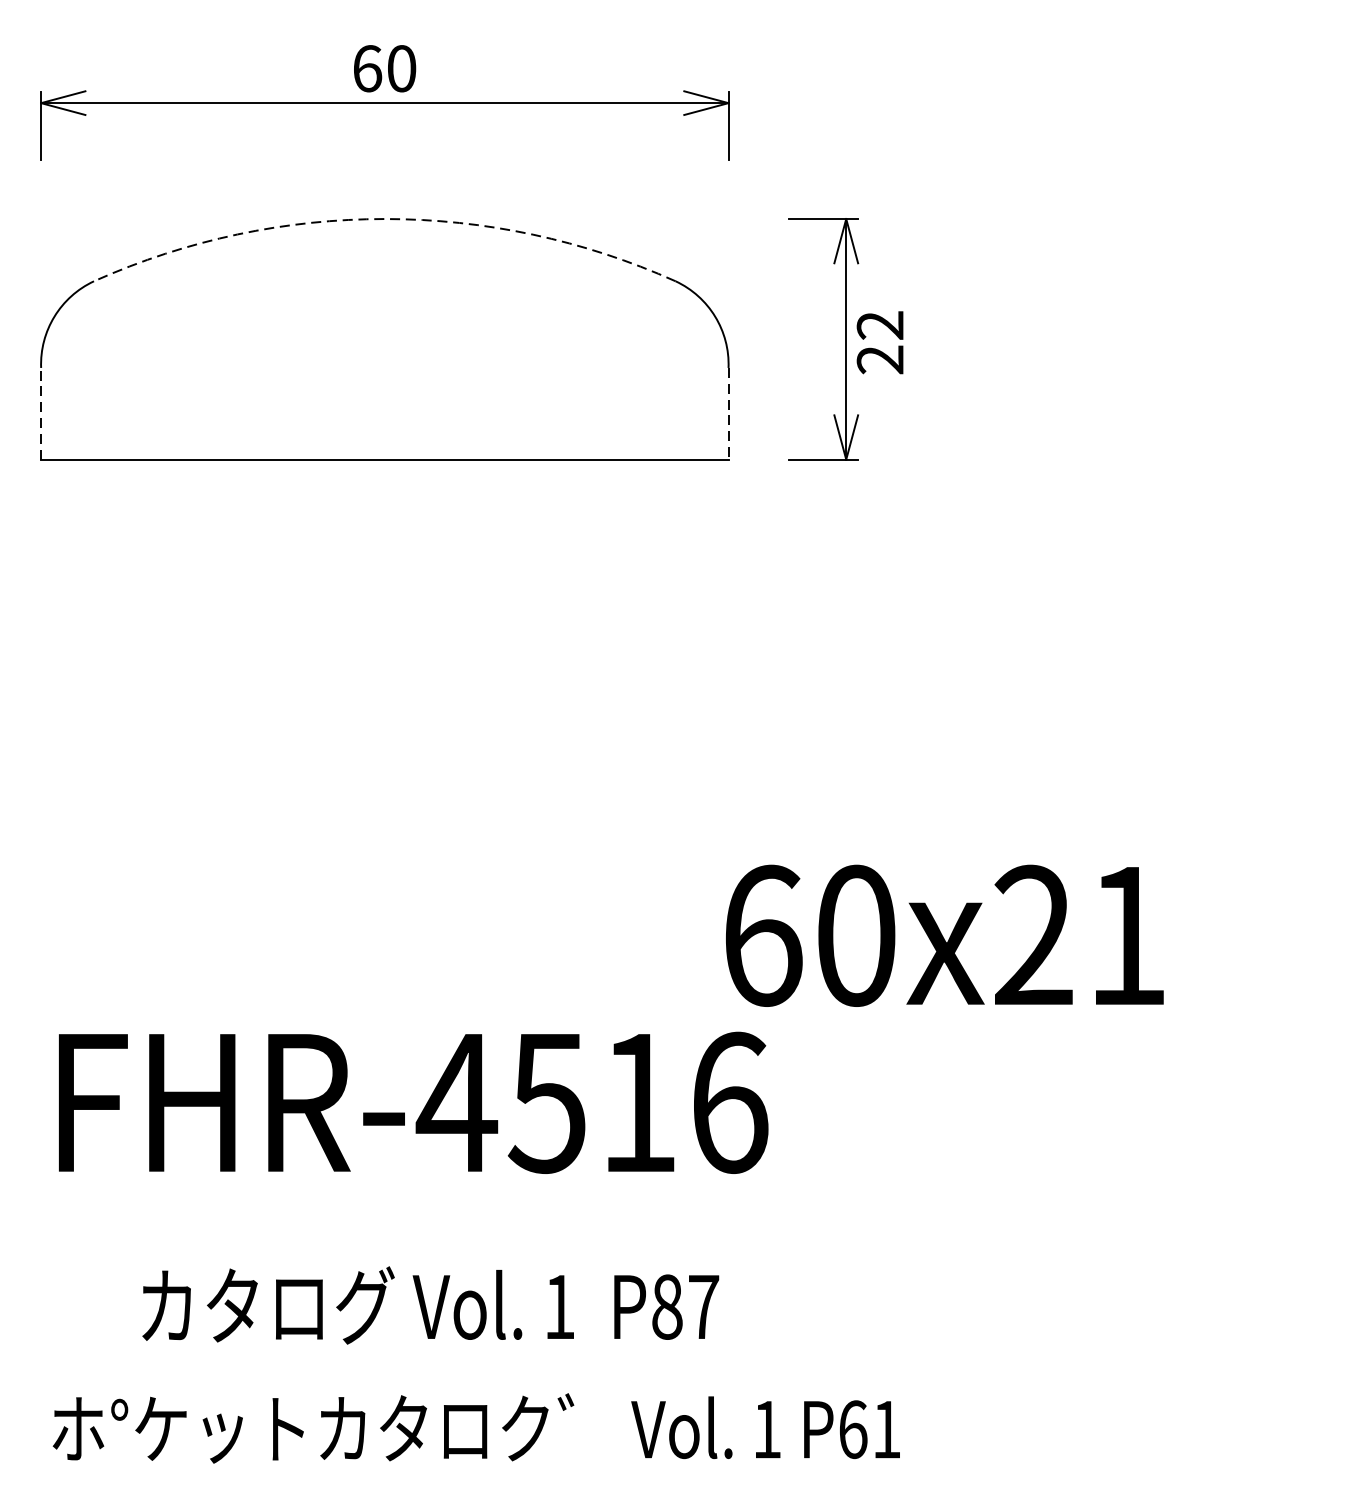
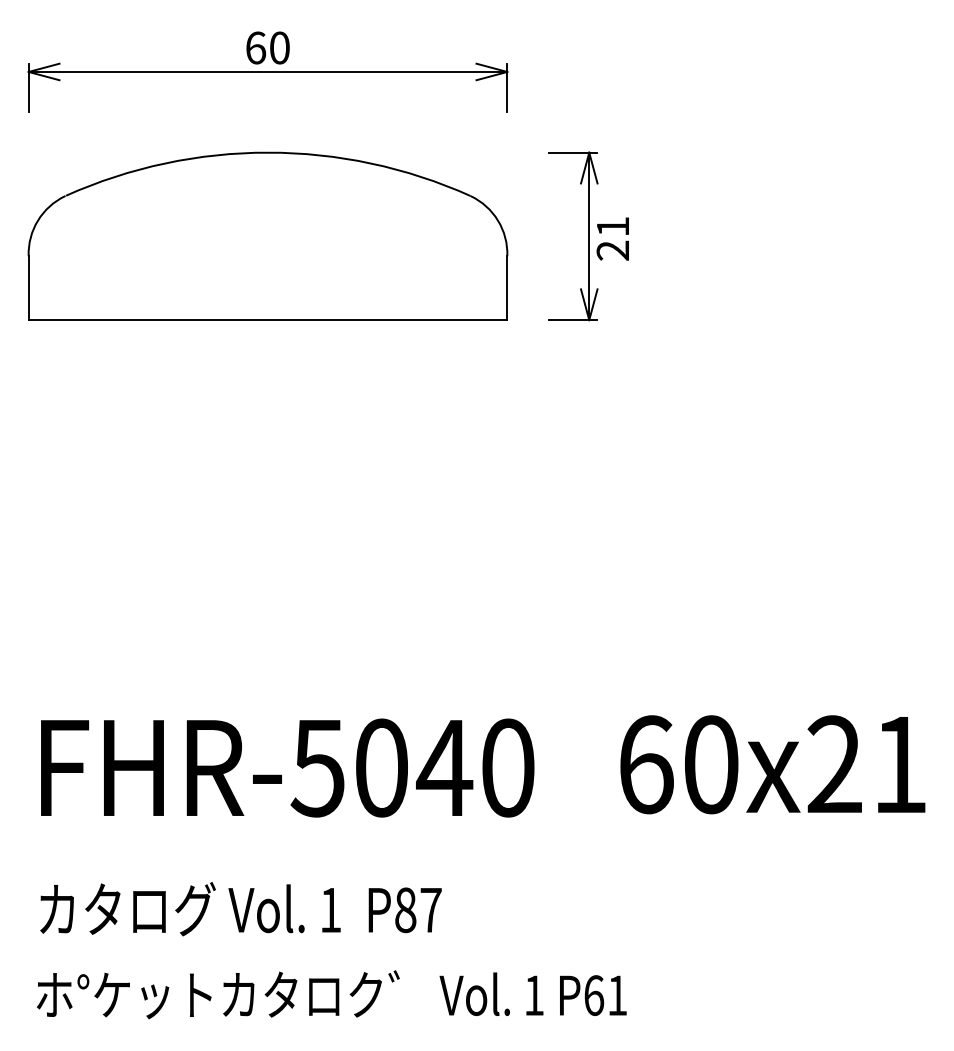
arc: (385, 218) -> (268, 152), dashed -> solid
text: (879, 325) -> (612, 226), 22 -> 21
line: (40, 414) -> (28, 288), dashed -> solid
line: (728, 414) -> (507, 288), dashed -> solid
text: (944, 935) -> (772, 764), moved
text: (592, 1102) -> (412, 767), FHR-4516 -> FHR-5040
text: (430, 1306) -> (240, 909), moved

